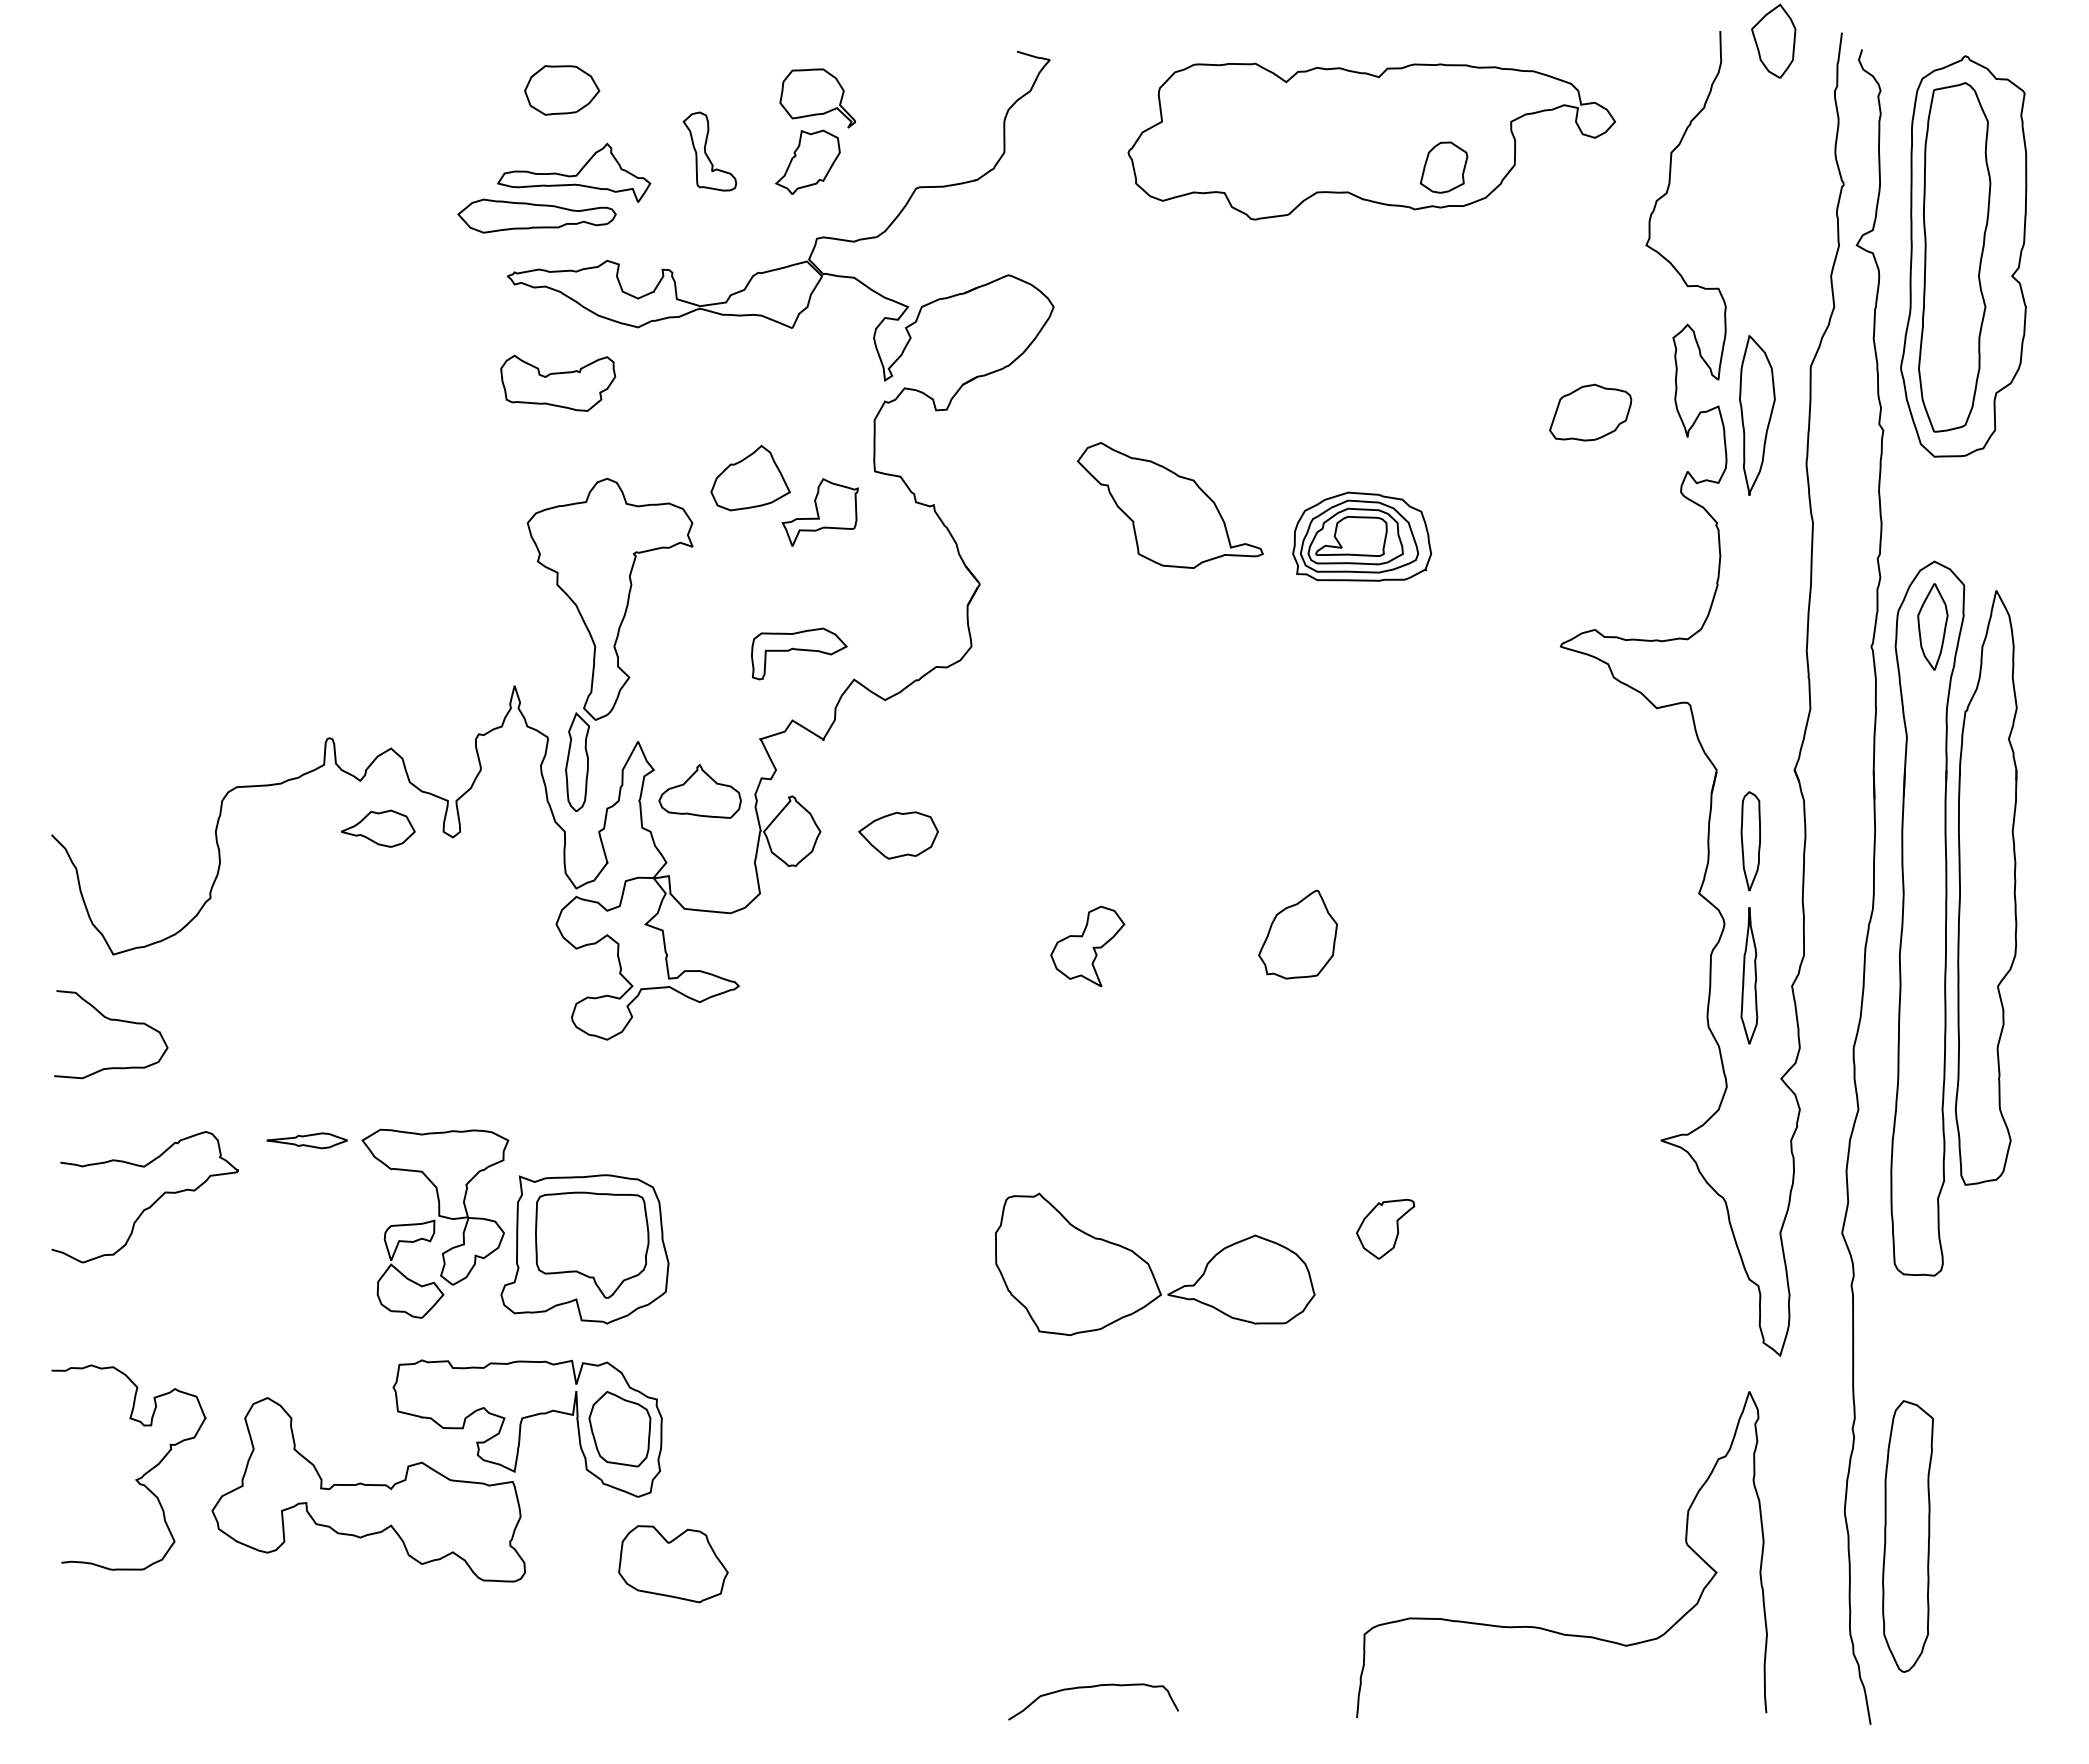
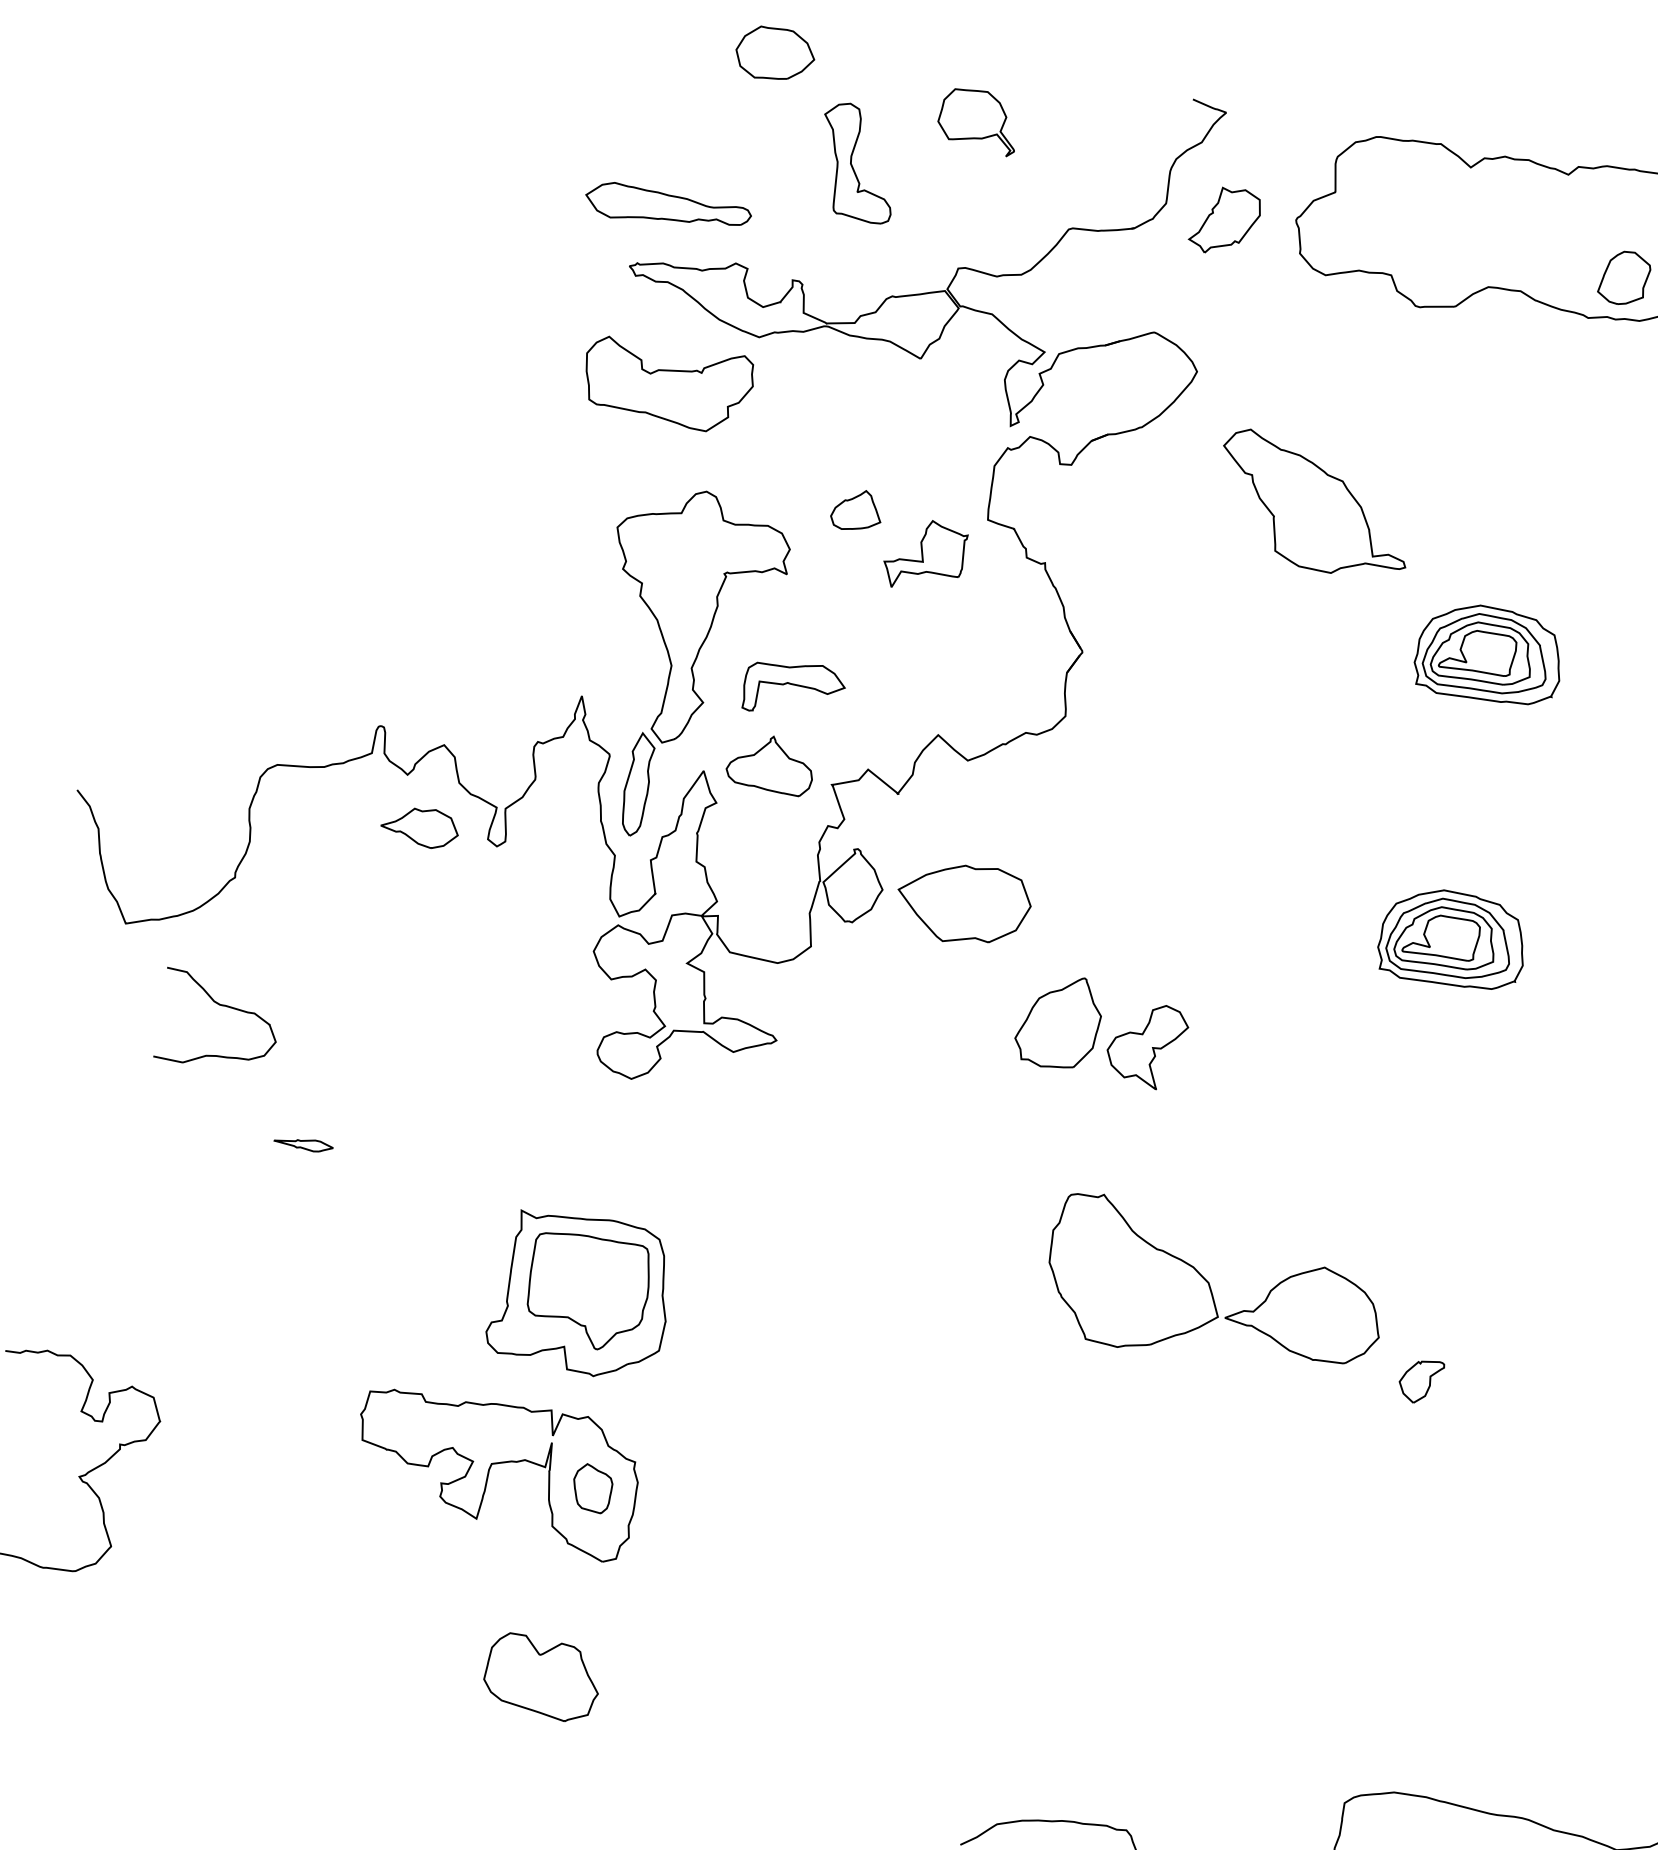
part: (562, 90) -> (775, 54), moved
part: (709, 151) -> (857, 162), size x1.4
part: (807, 161) -> (1224, 220), moved
part: (574, 172) -> (713, 166), removed
part: (558, 382) -> (668, 384), size x1.4
part: (750, 478) -> (856, 510), size x0.6
part: (1170, 505) -> (1315, 504), moved
part: (799, 653) -> (794, 688), moved
part: (699, 791) -> (769, 764), moved
part: (1362, 808) -> (1453, 938), added
part: (898, 835) -> (963, 904), size x1.6
part: (1297, 934) -> (1058, 1021), moved
curve: (111, 1020) -> (220, 1005), moved
part: (306, 1140) -> (303, 1144), size x0.7
curve: (151, 1204) -> (132, 1190), removed
part: (435, 1223) -> (426, 1248), removed
part: (1385, 1228) -> (1420, 1380), size x0.7
part: (1155, 1264) -> (1216, 1284), moved
part: (619, 1429) -> (591, 1488), size x0.6
part: (368, 1489) -> (321, 1517), removed
part: (673, 1564) -> (542, 1678), moved

